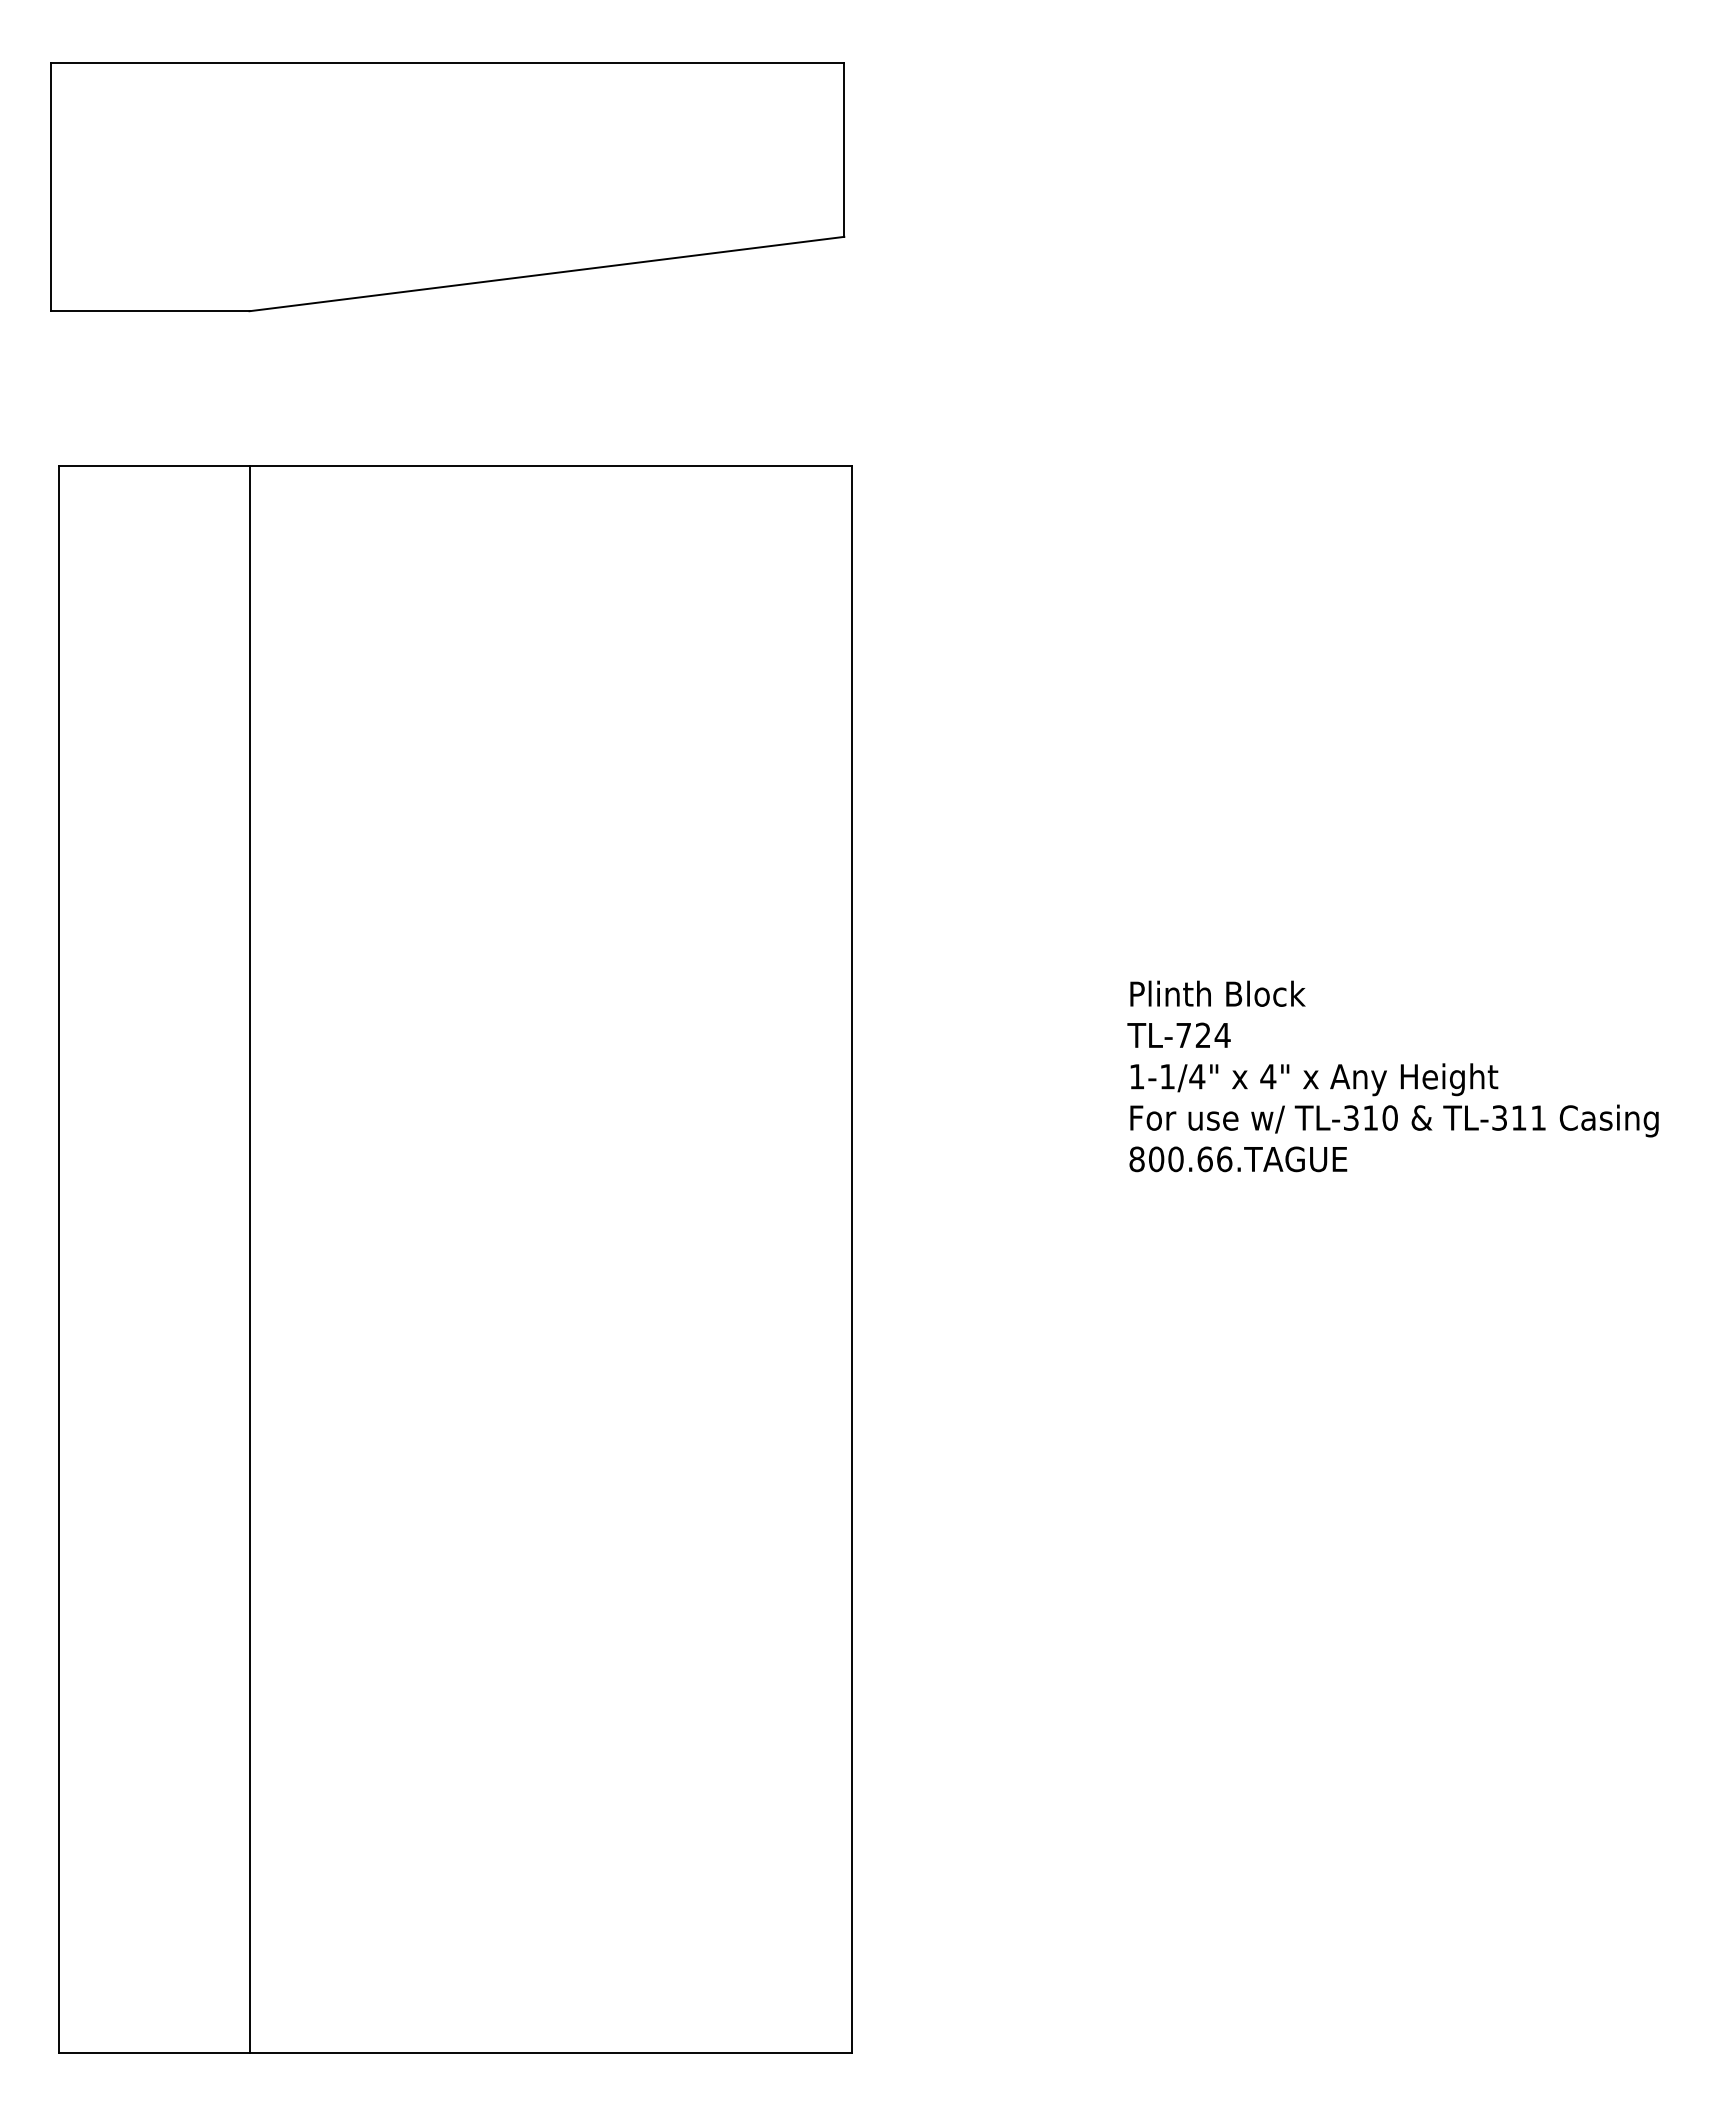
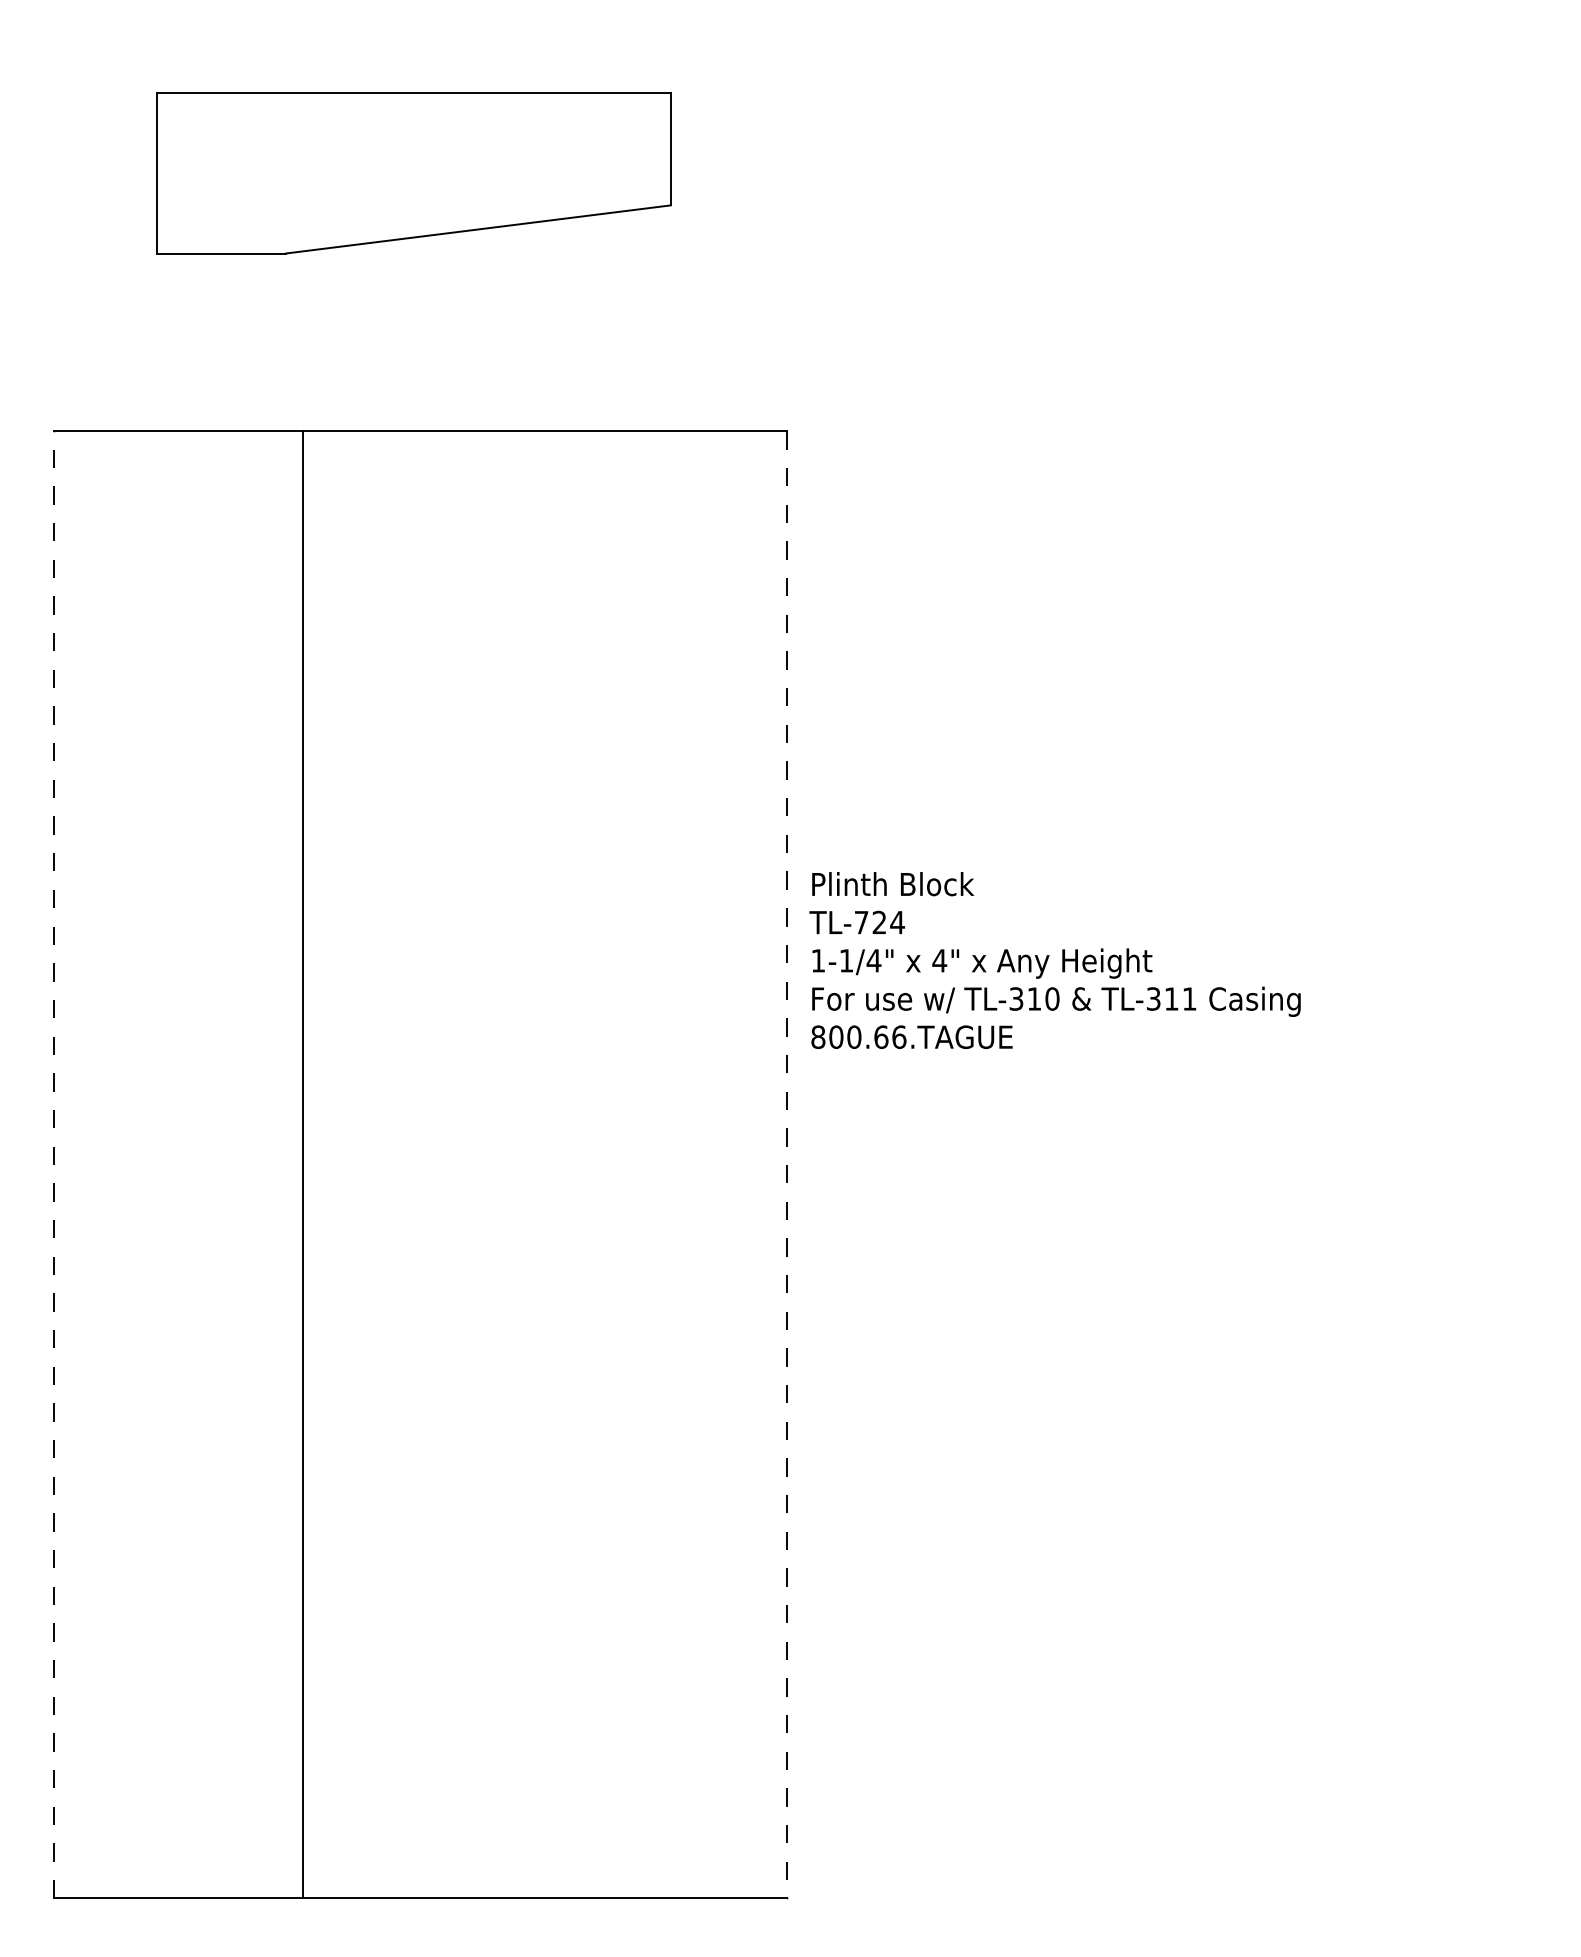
part: (447, 187) -> (413, 173), size x0.7
text: (1392, 1076) -> (1054, 960), moved
line: (58, 1259) -> (53, 1164), solid -> dashed
line: (249, 1259) -> (302, 1164), moved
line: (851, 1260) -> (787, 1165), solid -> dashed

